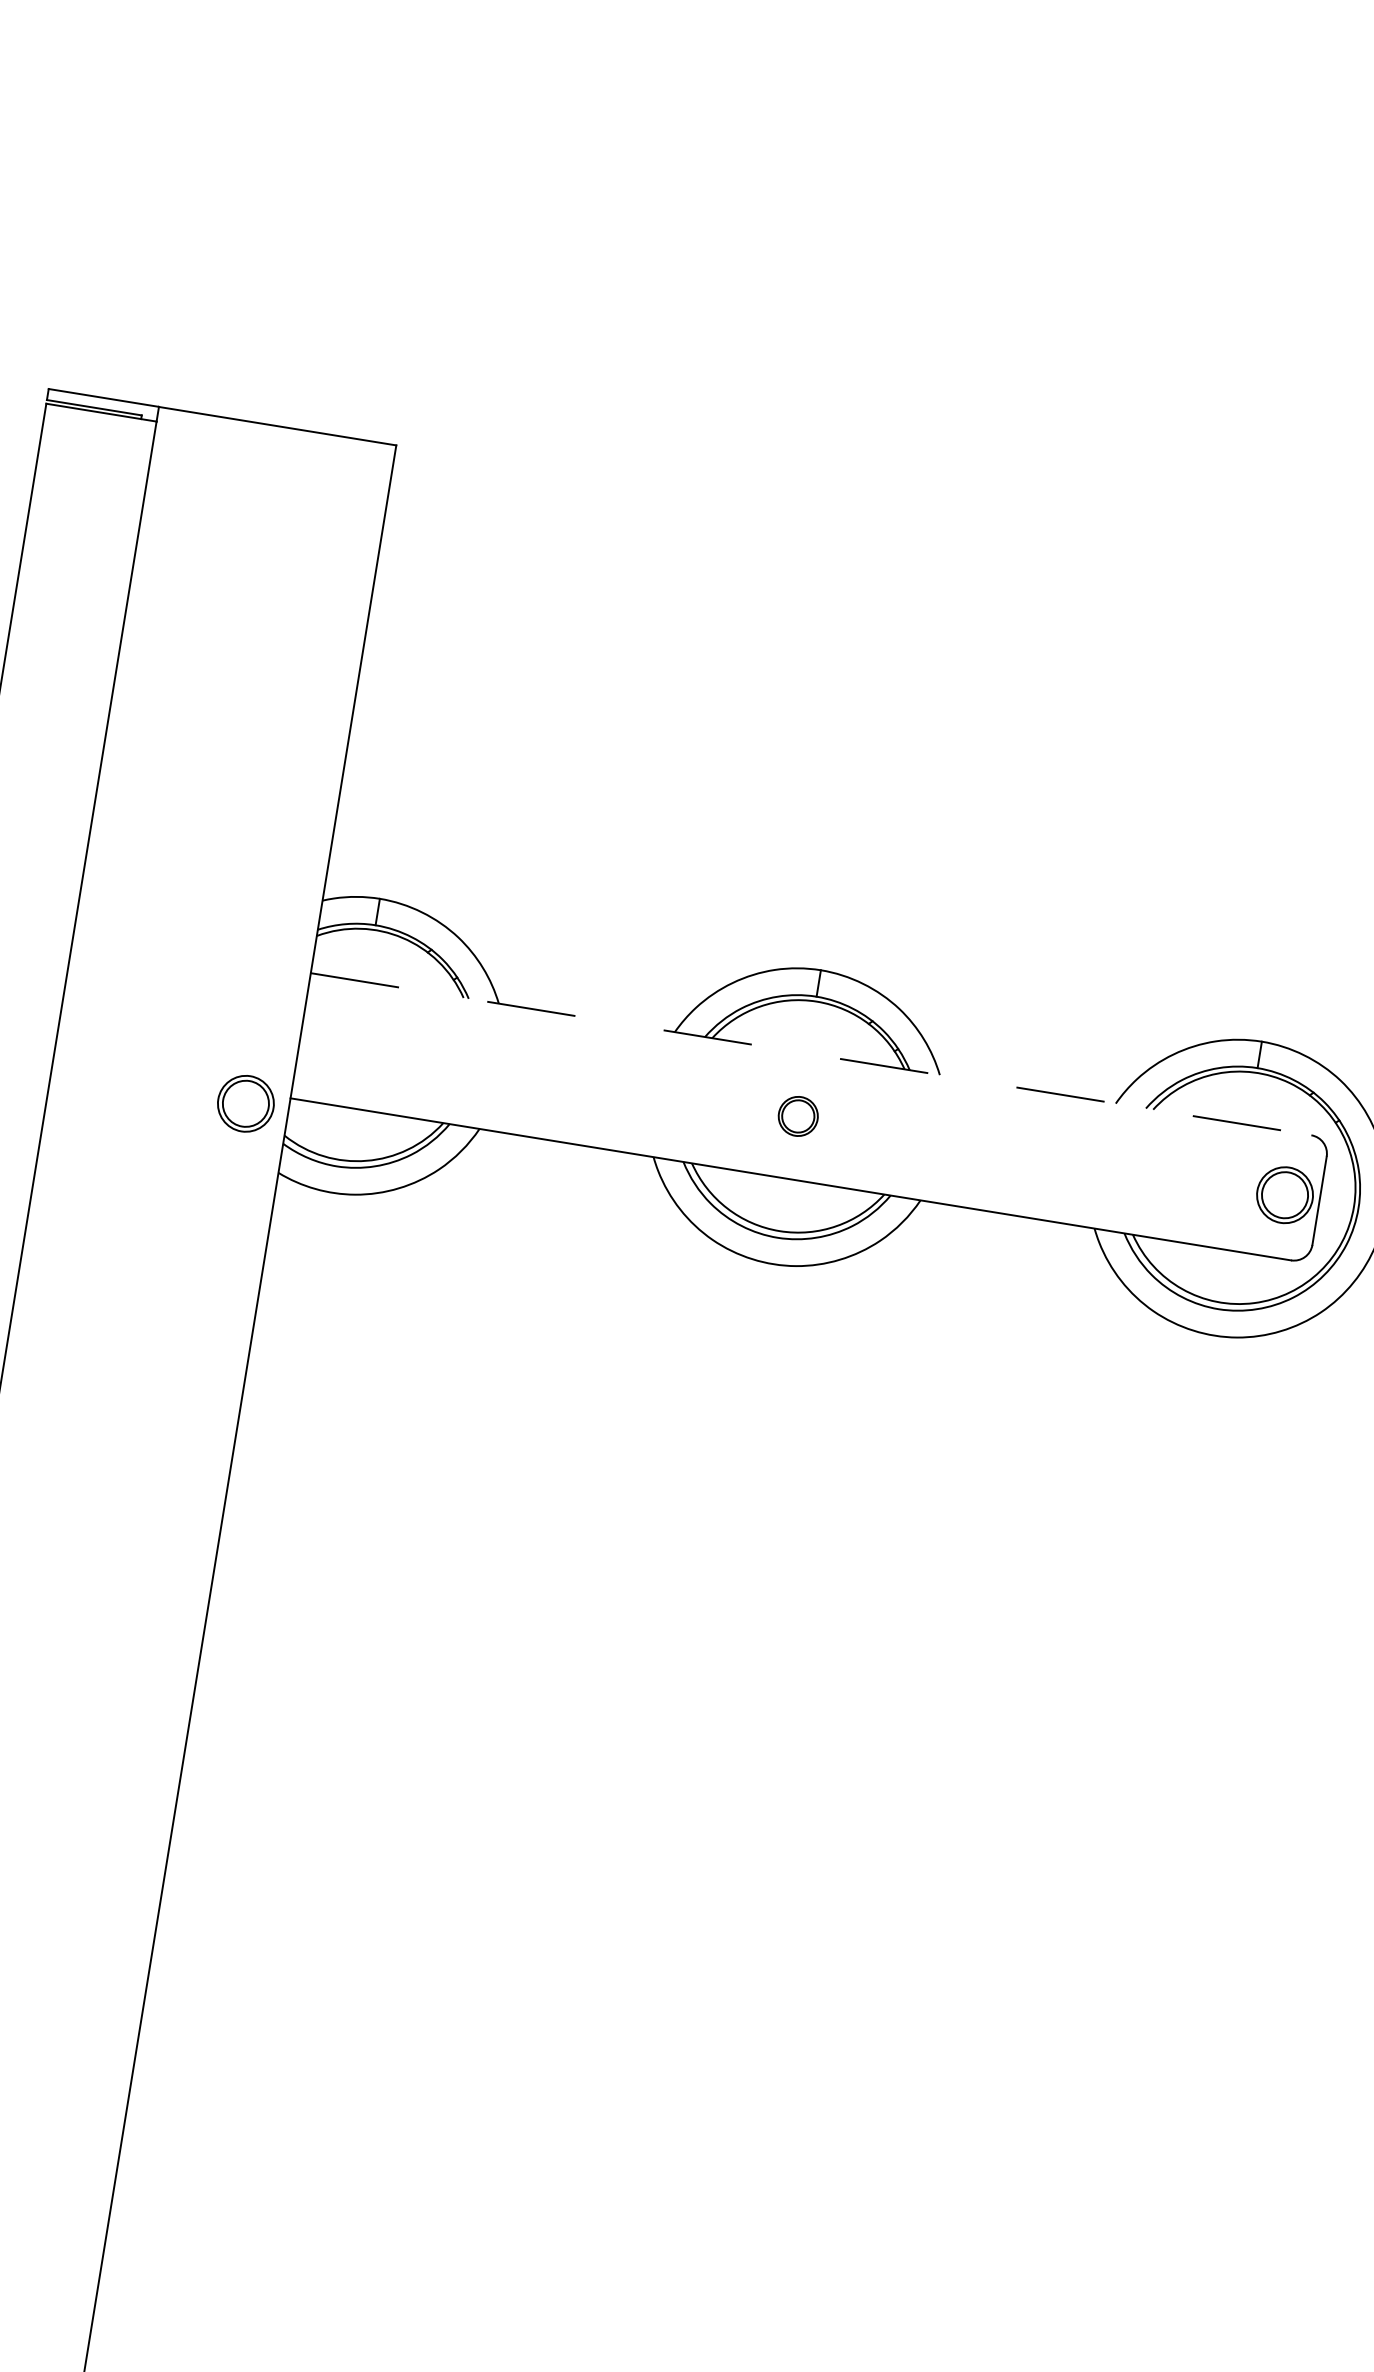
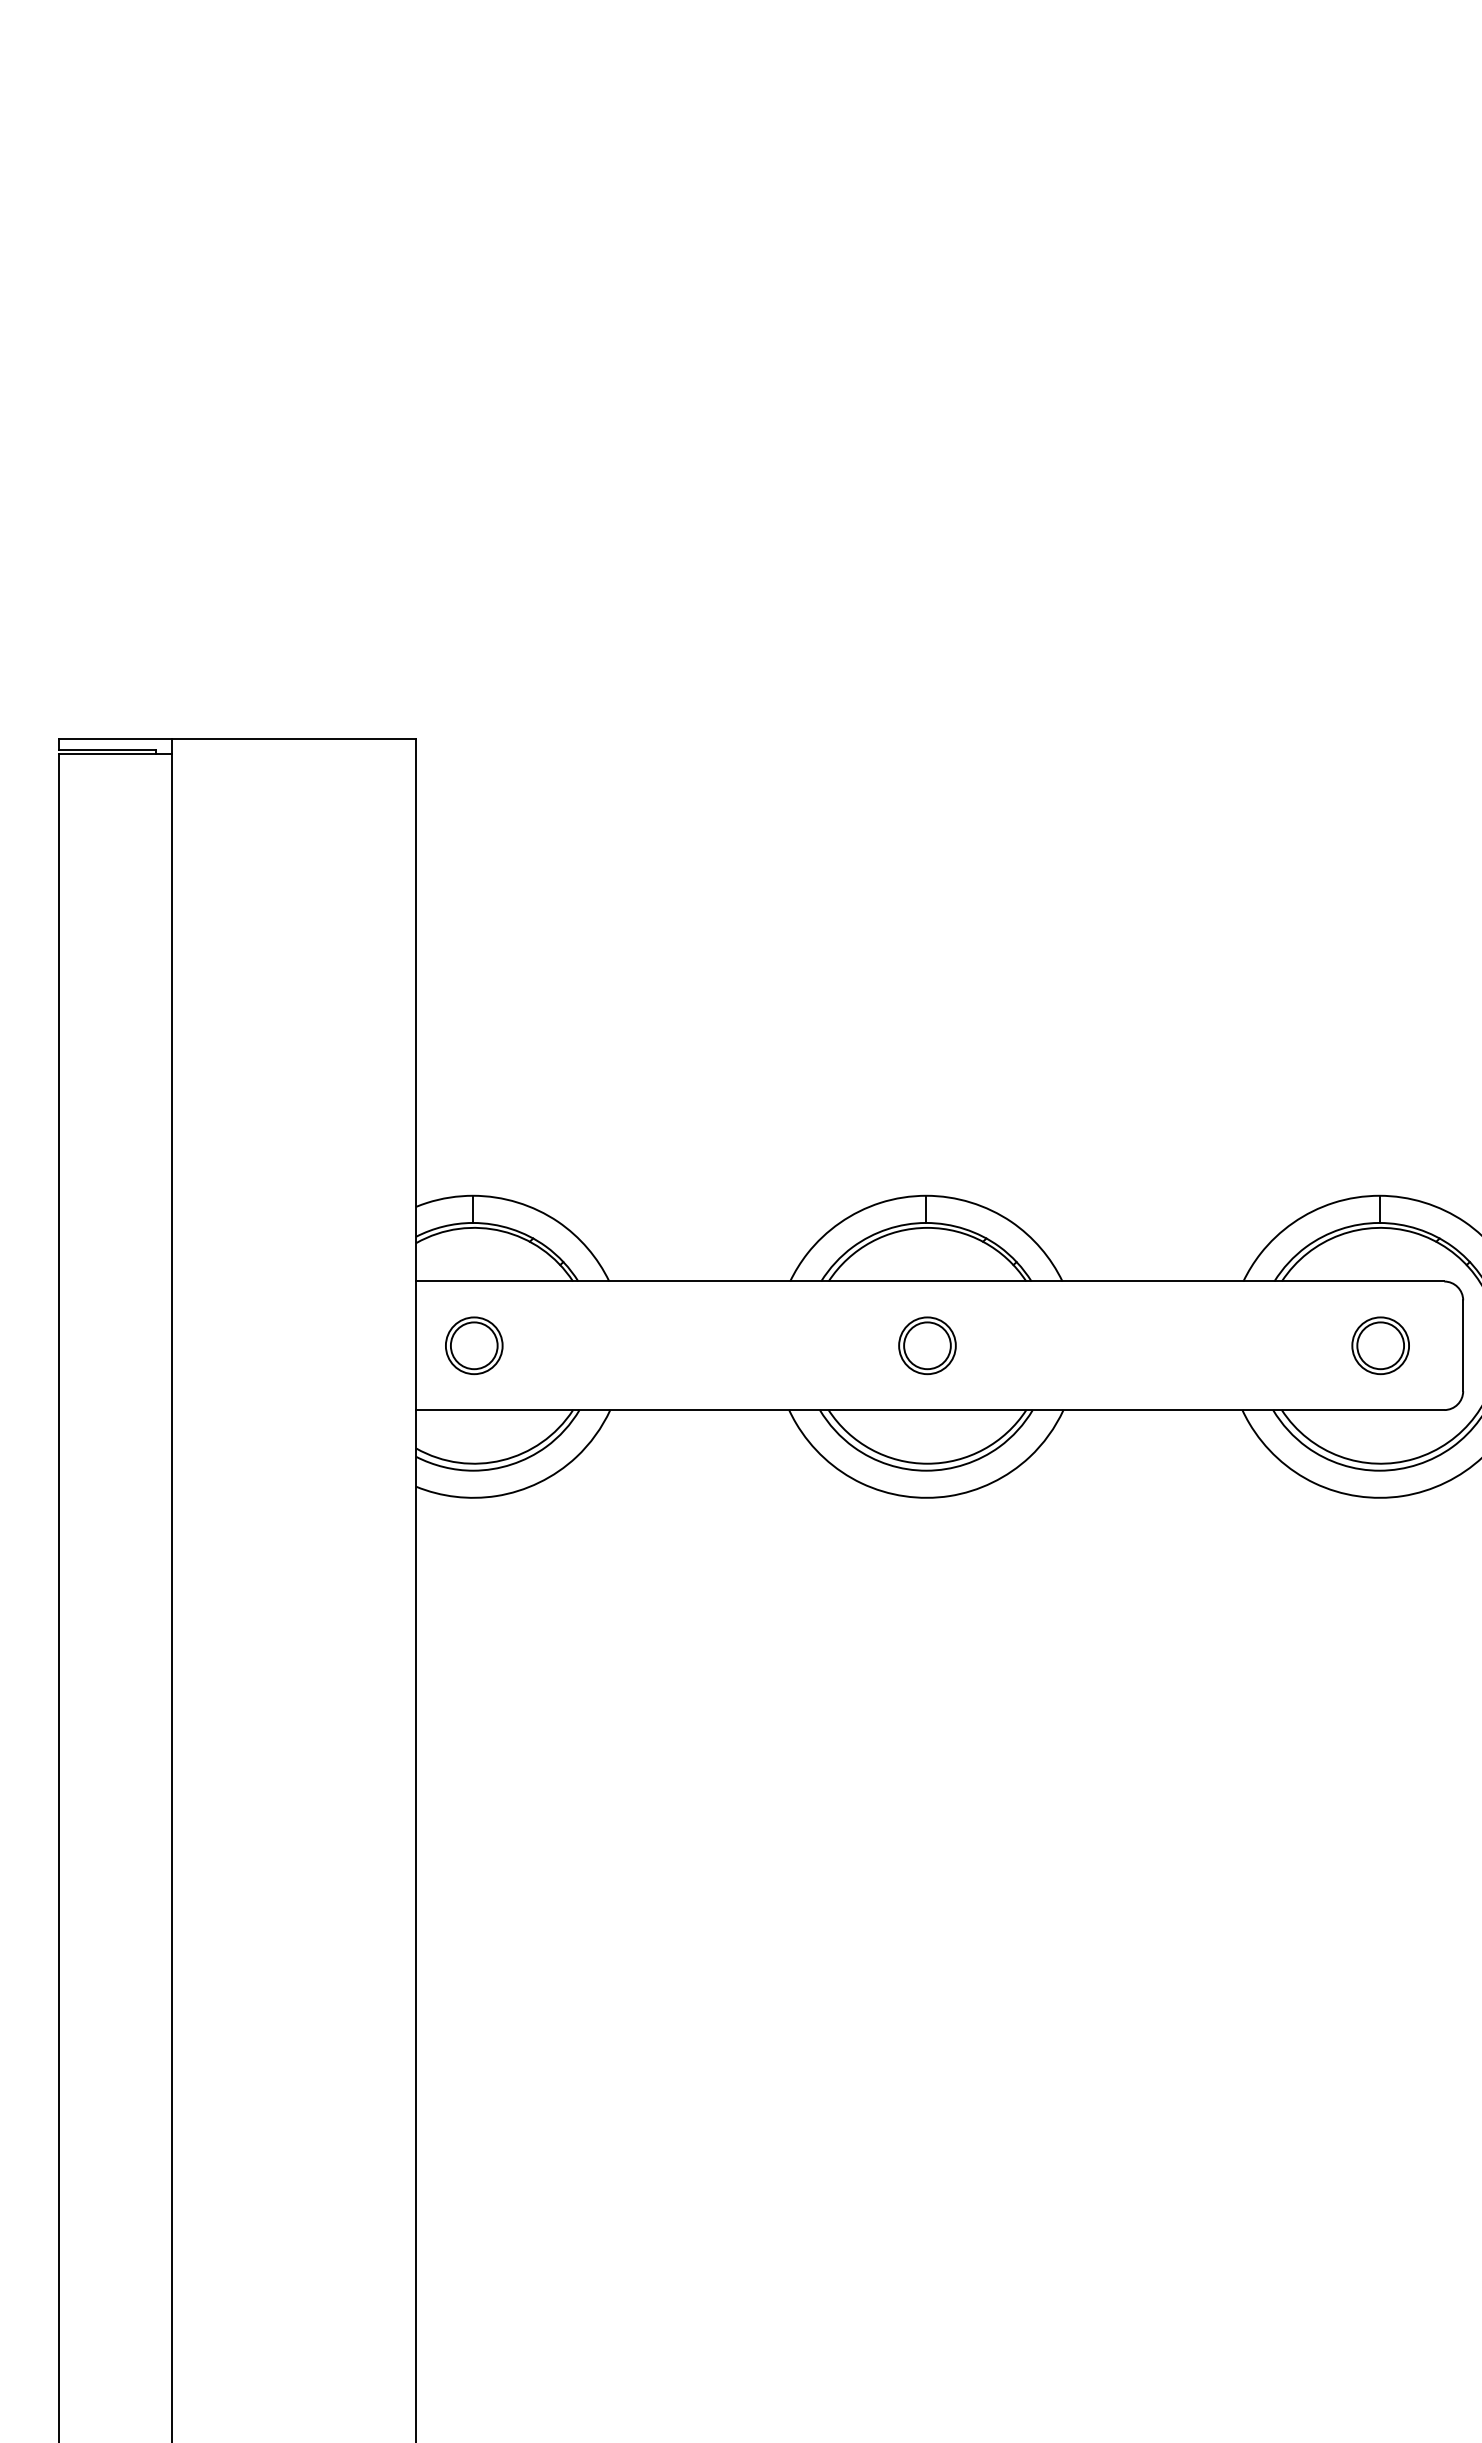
line: (811, 1054) -> (930, 1281), dashed -> solid
part: (246, 1103) -> (474, 1345), moved
part: (798, 1116) -> (927, 1345), size x1.43
part: (1284, 1194) -> (1380, 1345), moved

